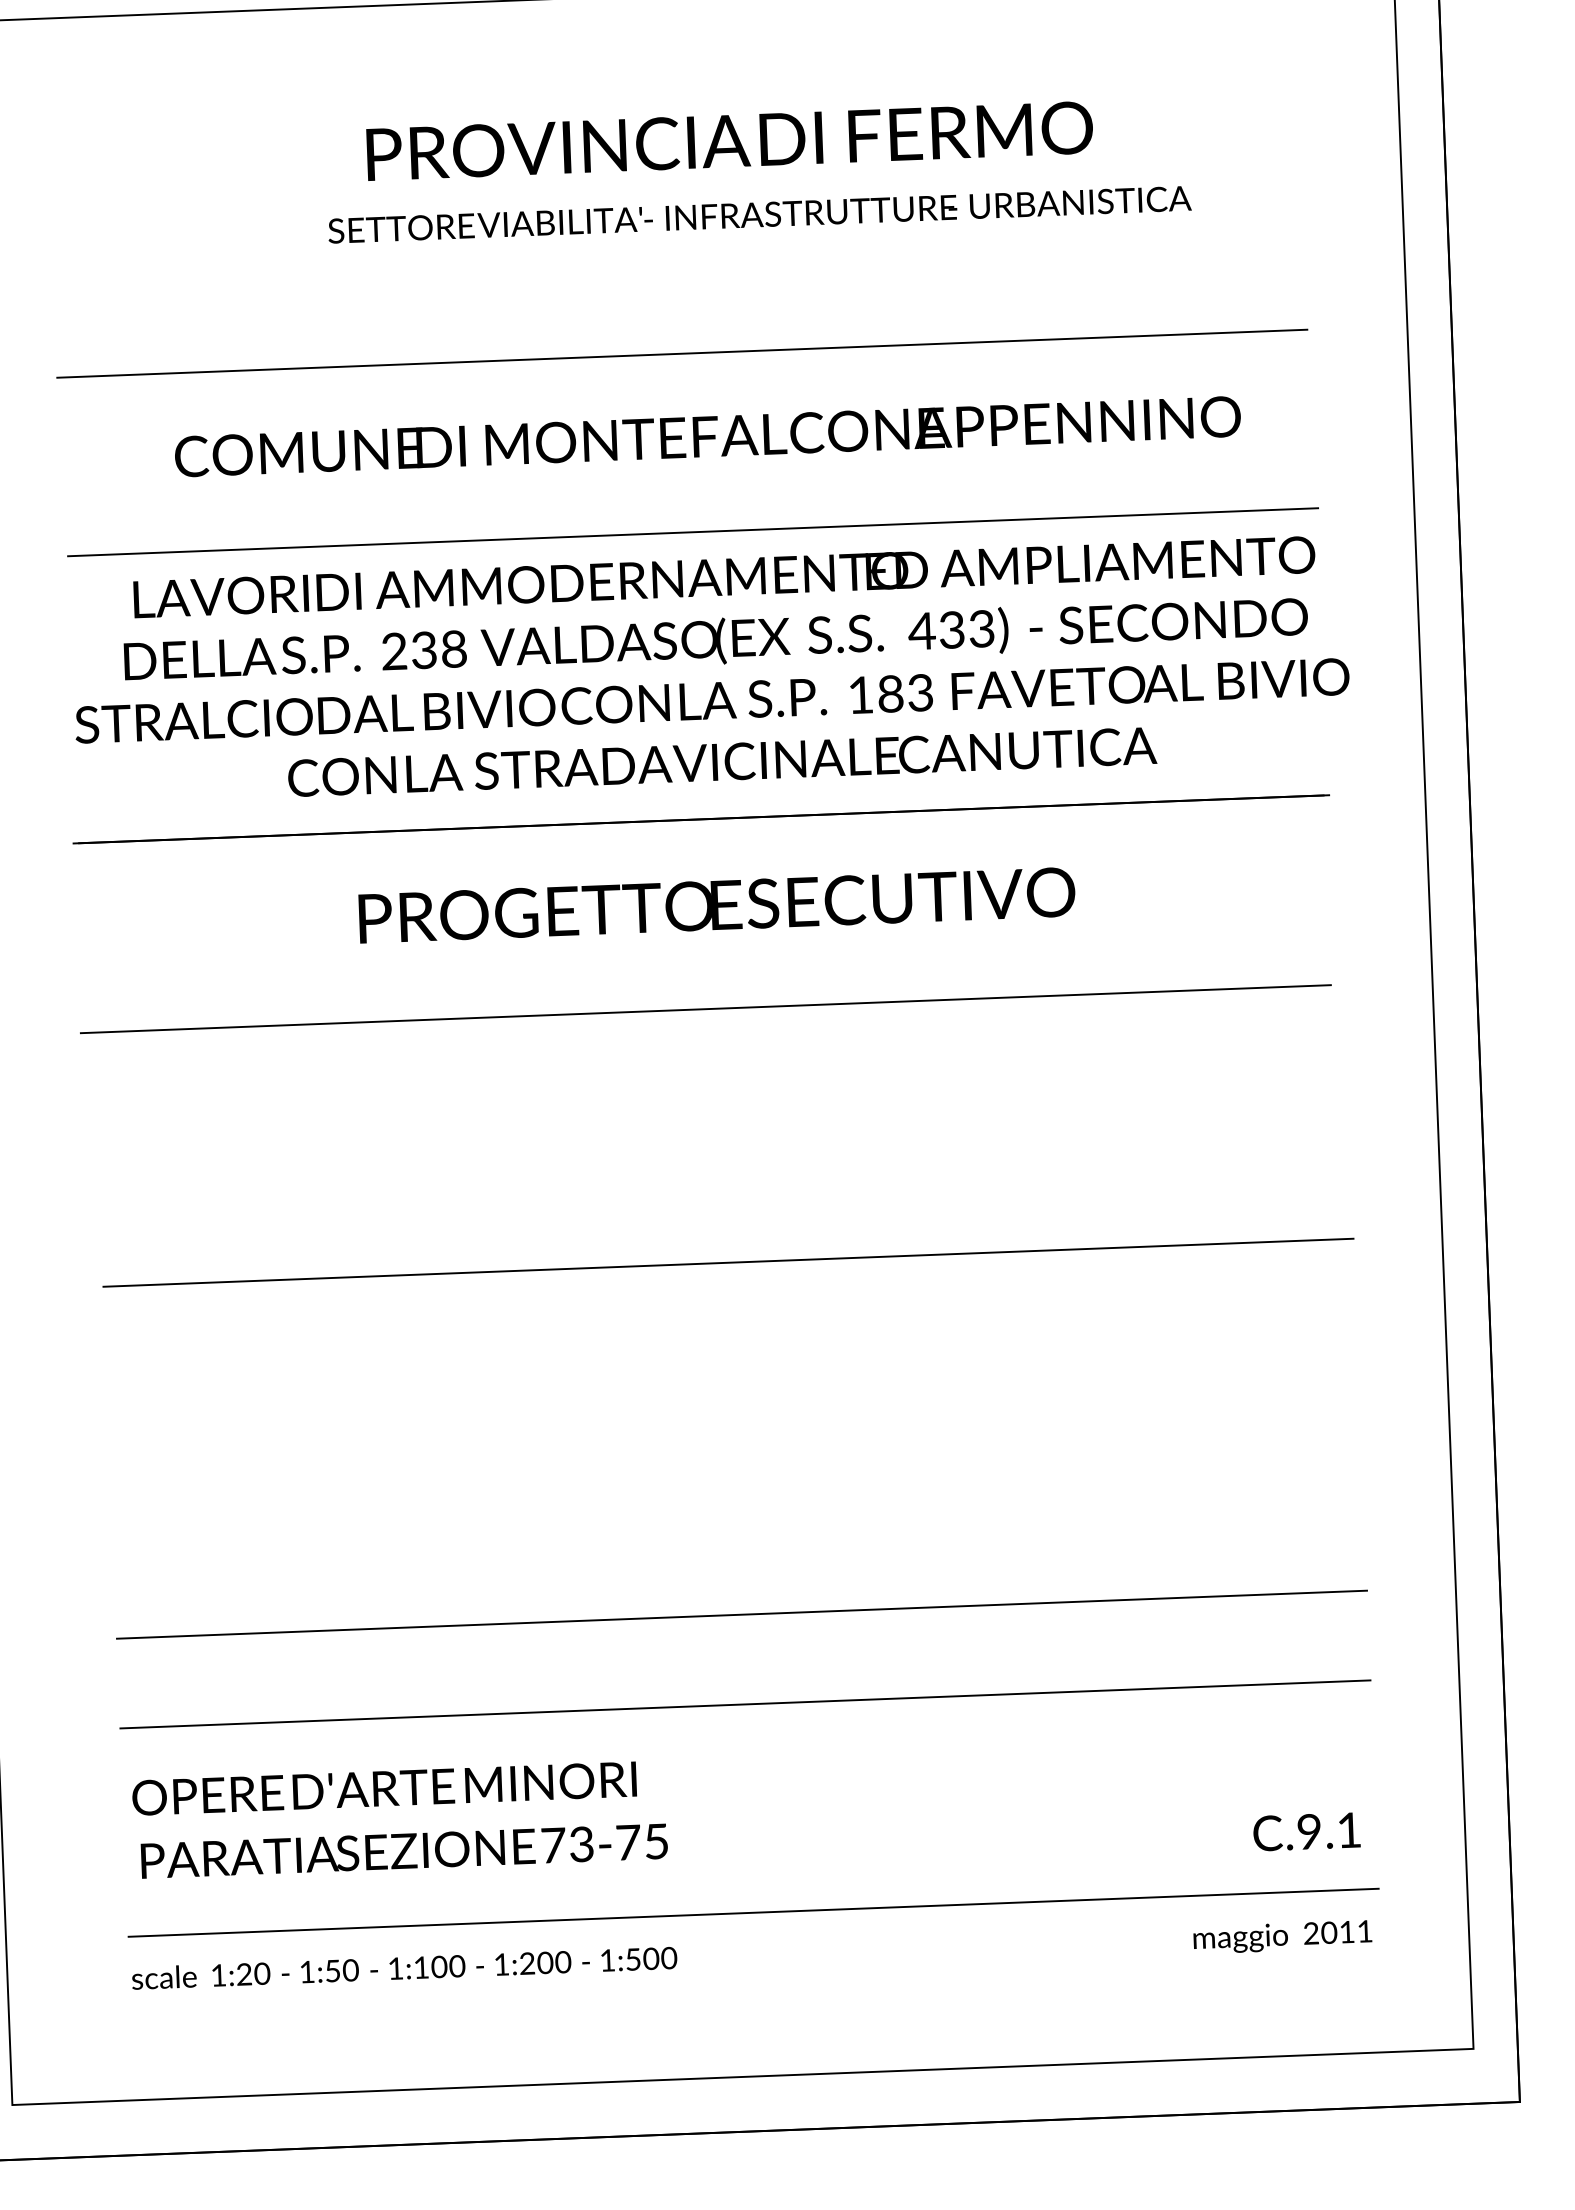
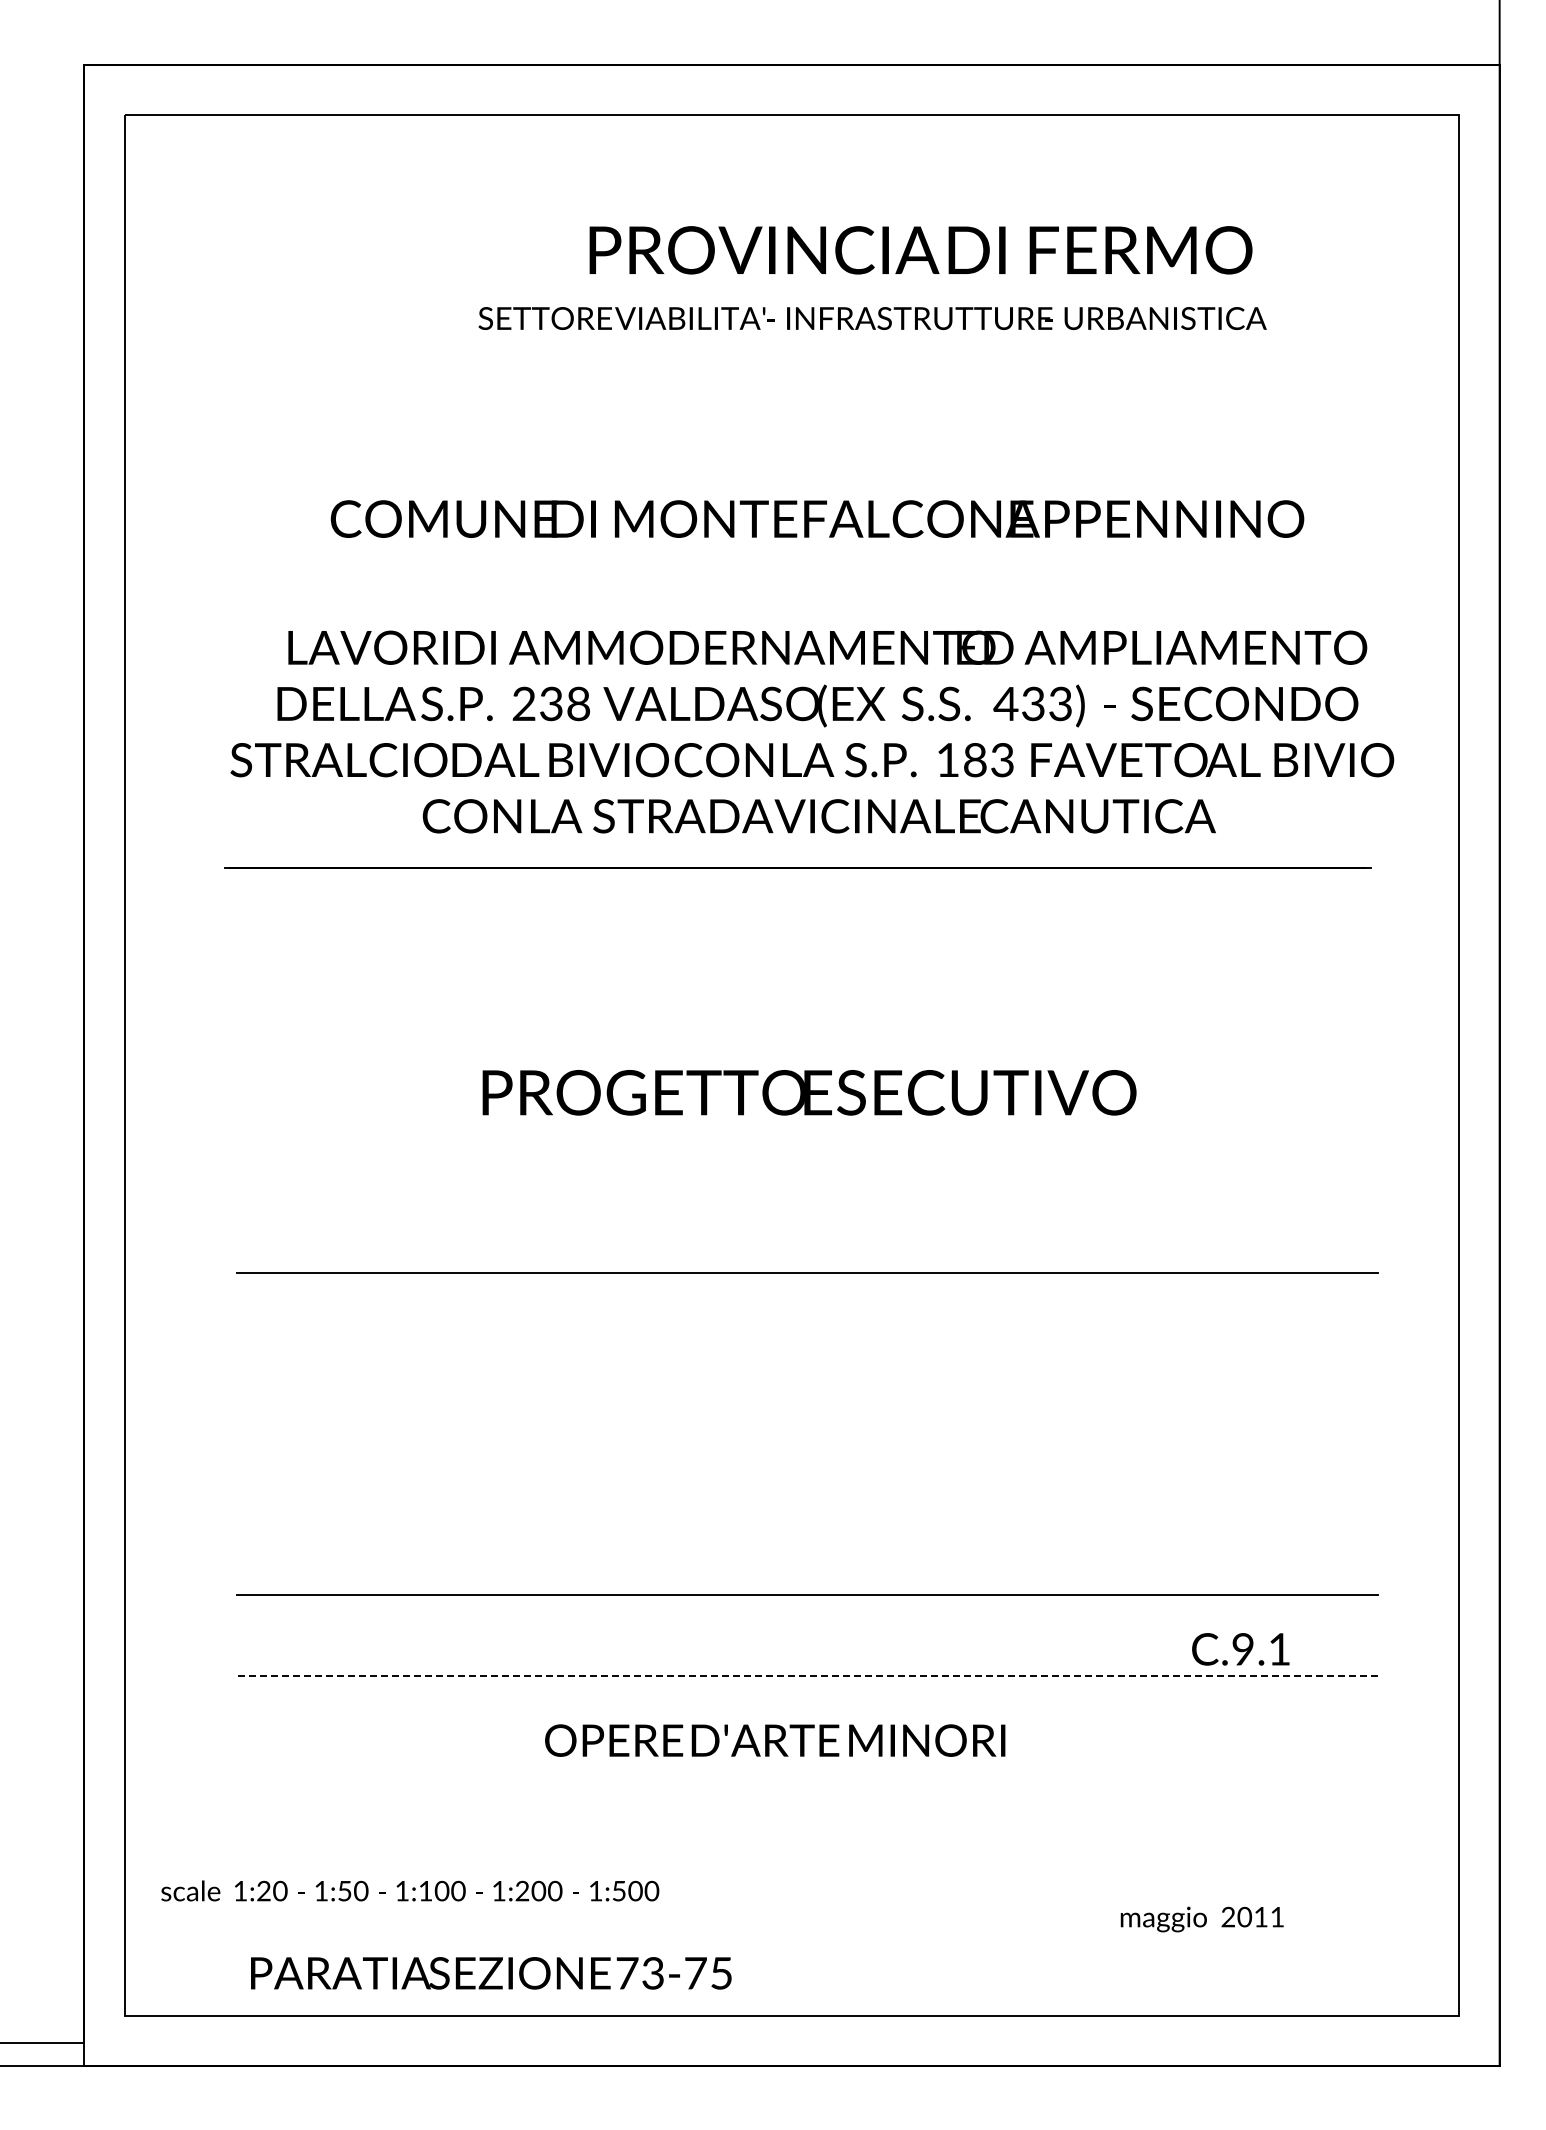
text: (729, 141) -> (920, 250), moved
line: (681, 353) -> (796, 442), removed
line: (692, 532) -> (800, 605), removed
text: (717, 905) -> (809, 1092), moved
line: (705, 1009) -> (795, 1041), removed
line: (745, 1704) -> (807, 1676), solid -> dashed
text: (384, 1788) -> (775, 1740), moved
text: (1306, 1832) -> (1240, 1649), moved
text: (404, 1851) -> (491, 1973), moved
line: (753, 1912) -> (807, 1866), removed
text: (1282, 1937) -> (1201, 1919), moved
text: (404, 1967) -> (410, 1890), moved

